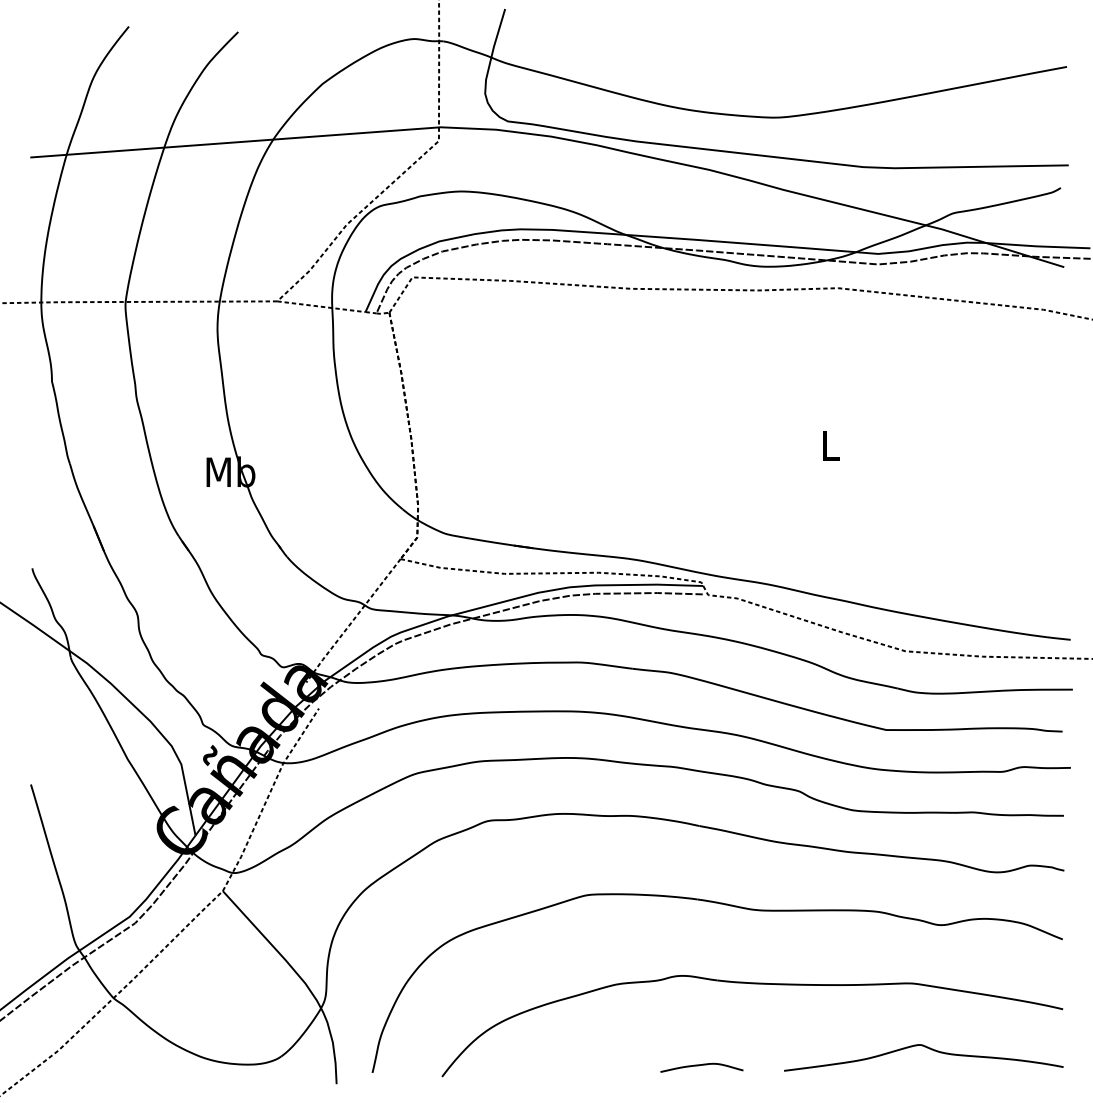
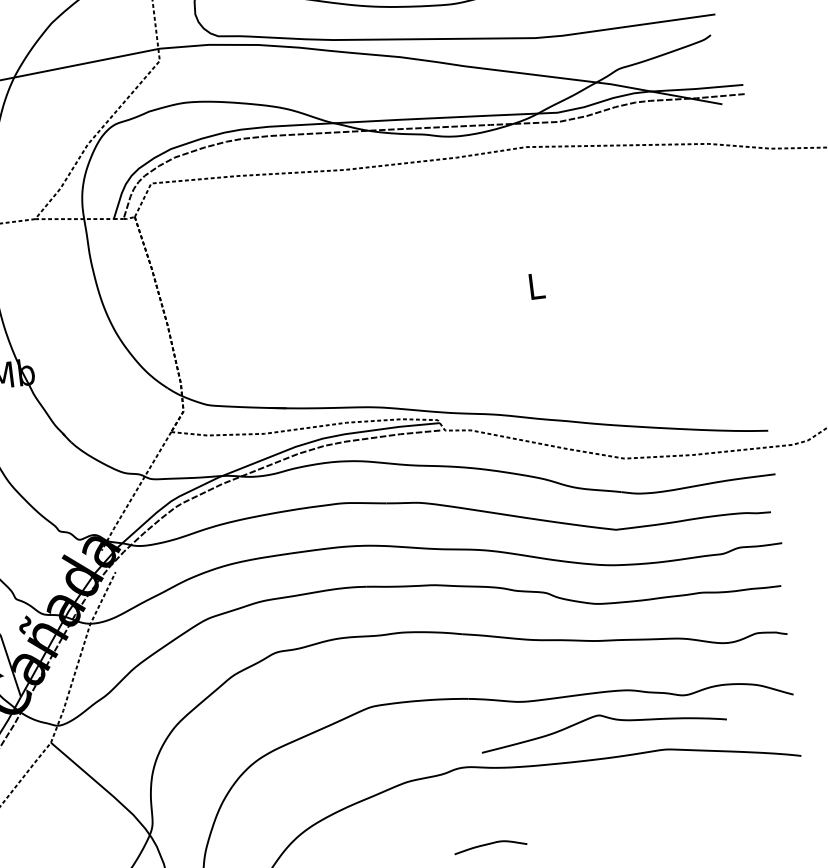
curve: (927, 1048) -> (605, 717), moved

